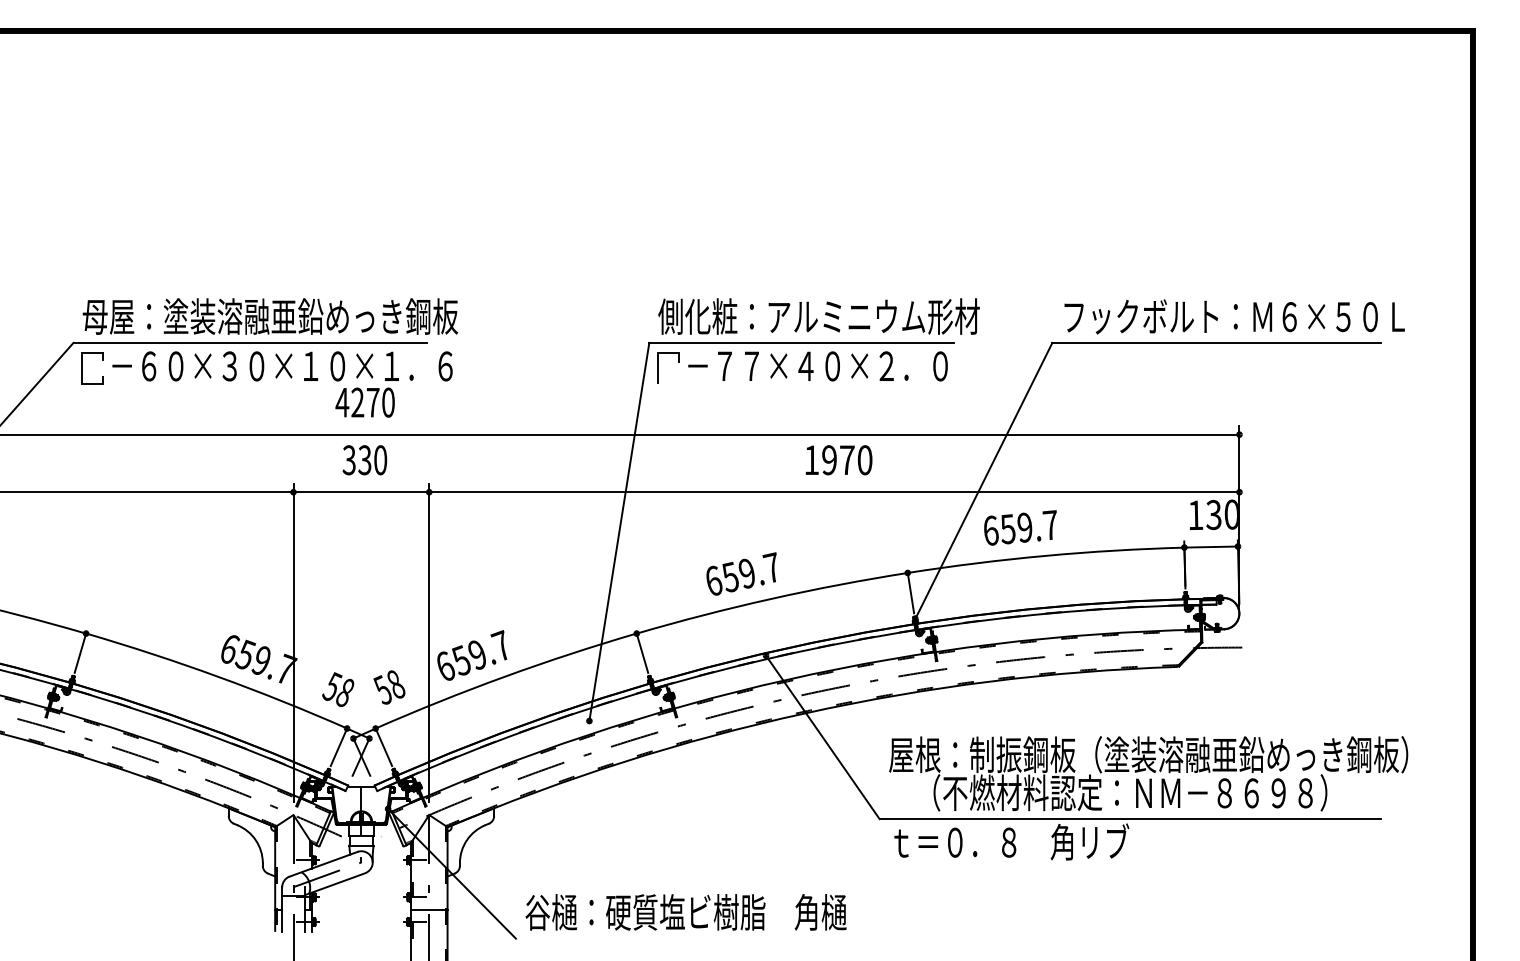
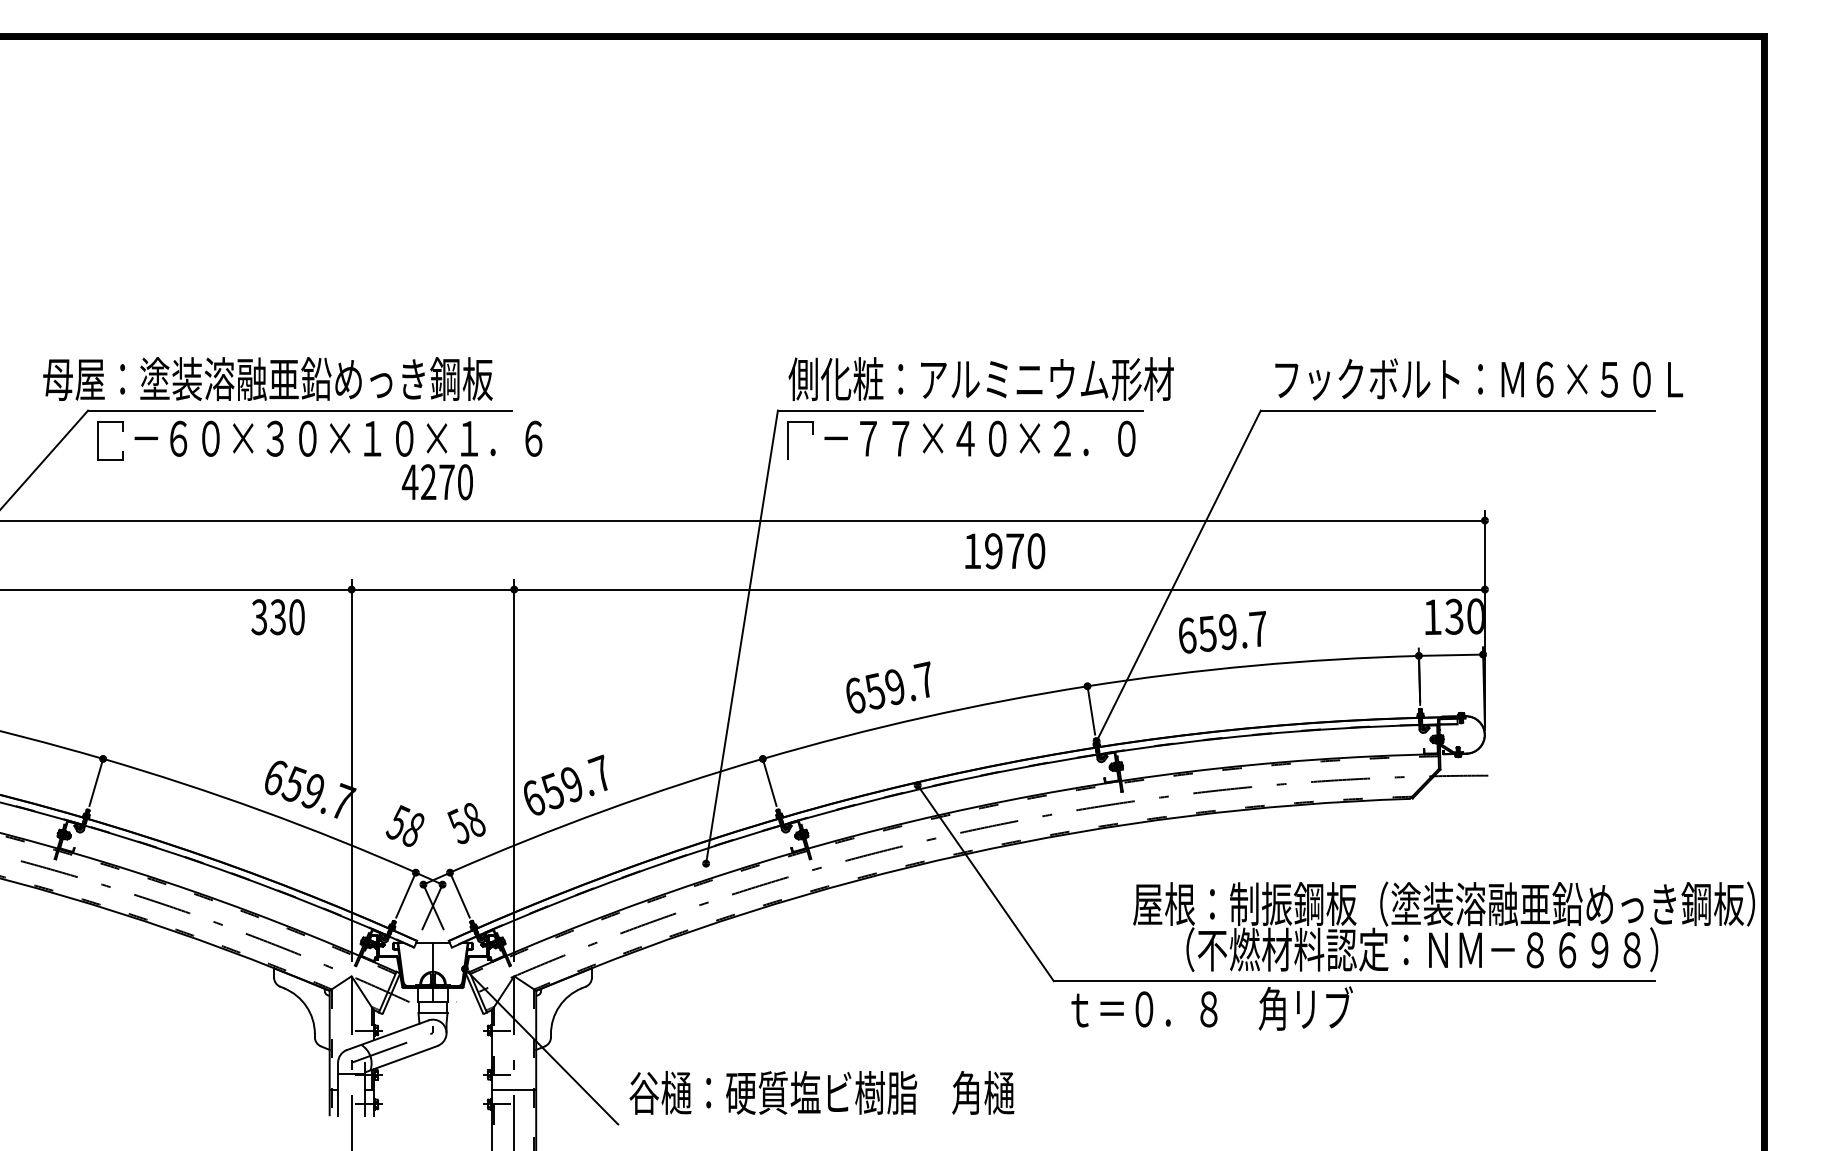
text: (270, 316) -> (267, 379), moved
text: (364, 460) -> (277, 617), moved
text: (1148, 773) -> (1443, 926), moved

